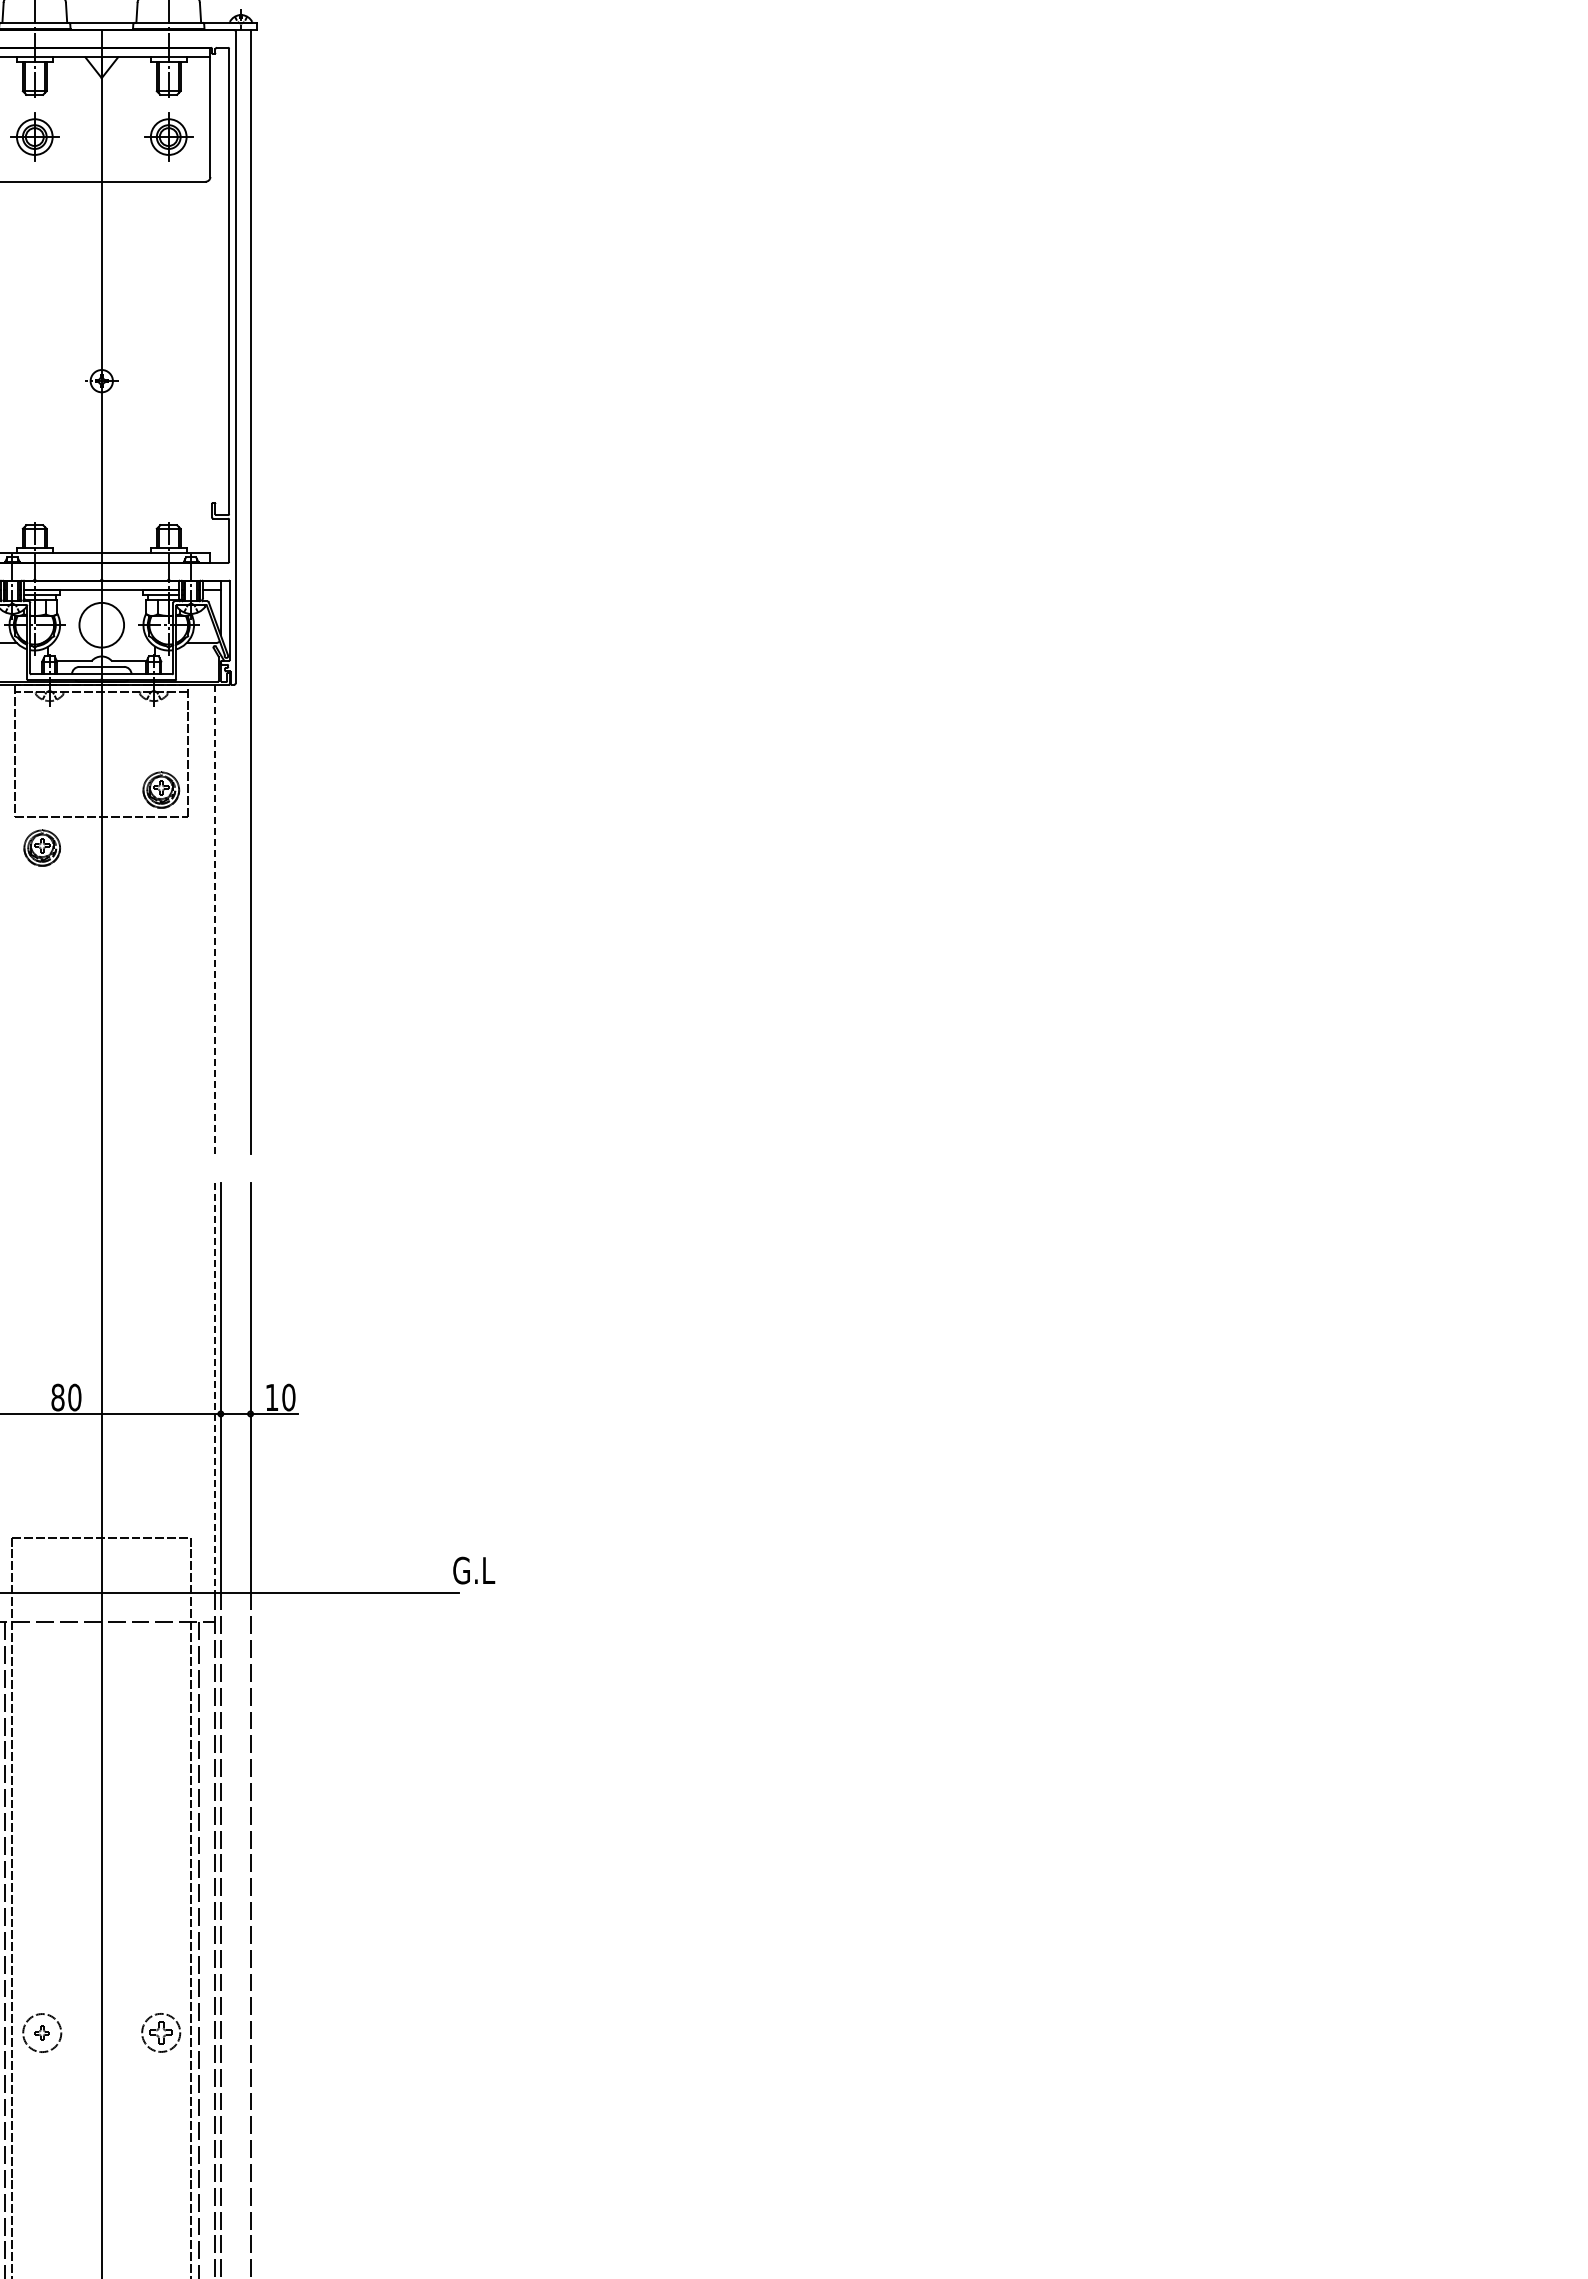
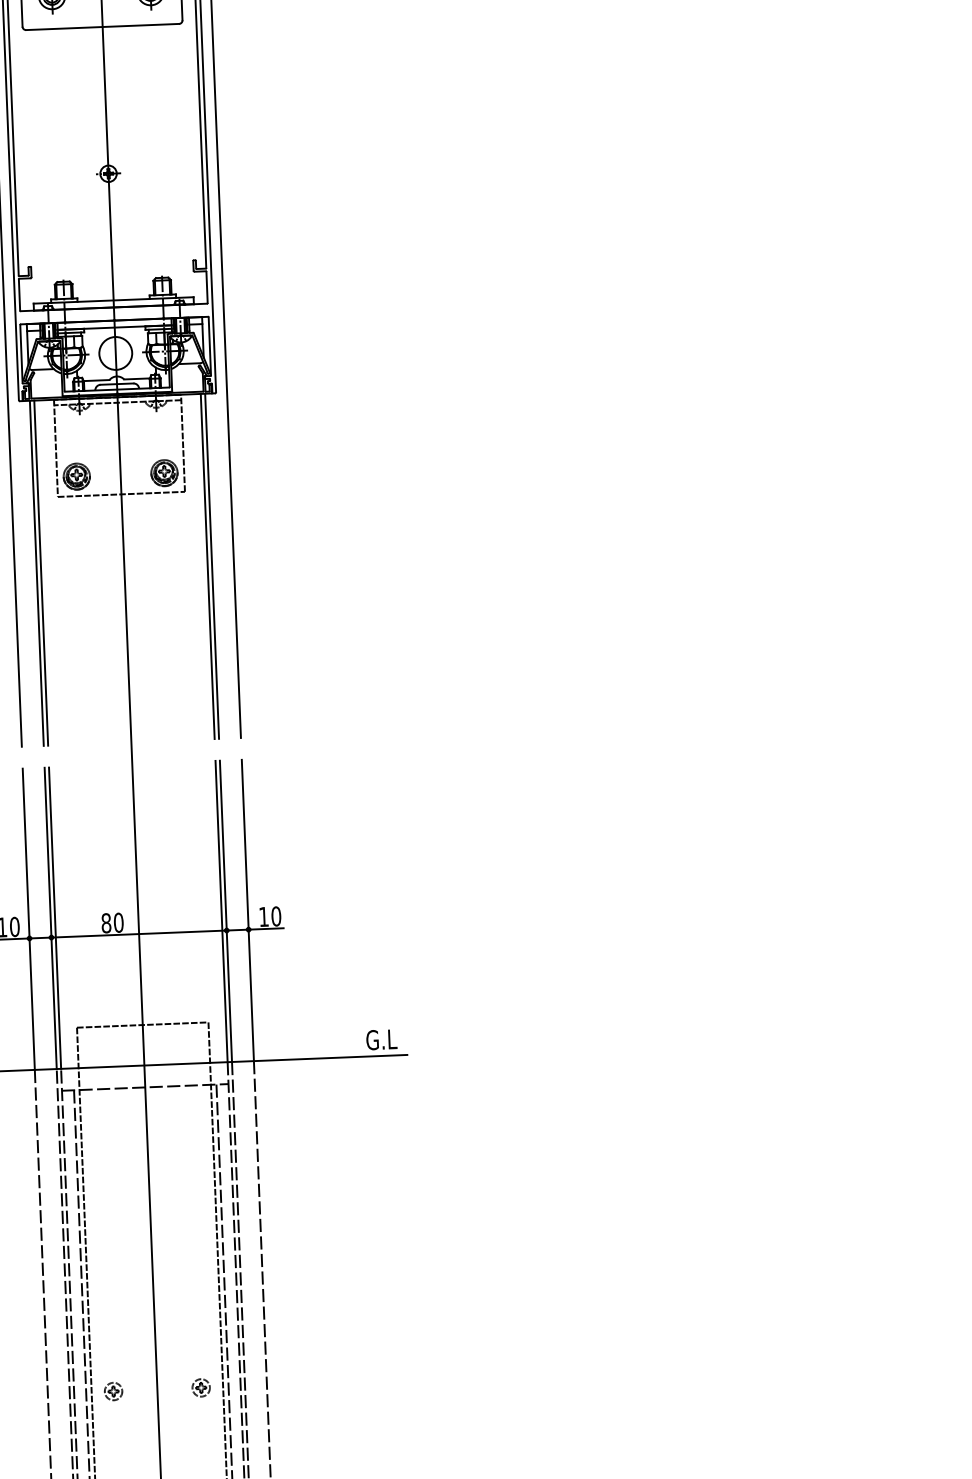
part: (41, 847) -> (76, 476), moved
line: (220, 918) -> (211, 565), added
line: (214, 919) -> (207, 566), dashed -> solid
line: (214, 1387) -> (221, 911), dashed -> solid
text: (474, 1570) -> (382, 1039), moved
circle: (42, 2032) -> (113, 1391), size x0.62
part: (161, 2032) -> (201, 1387), size x0.62

